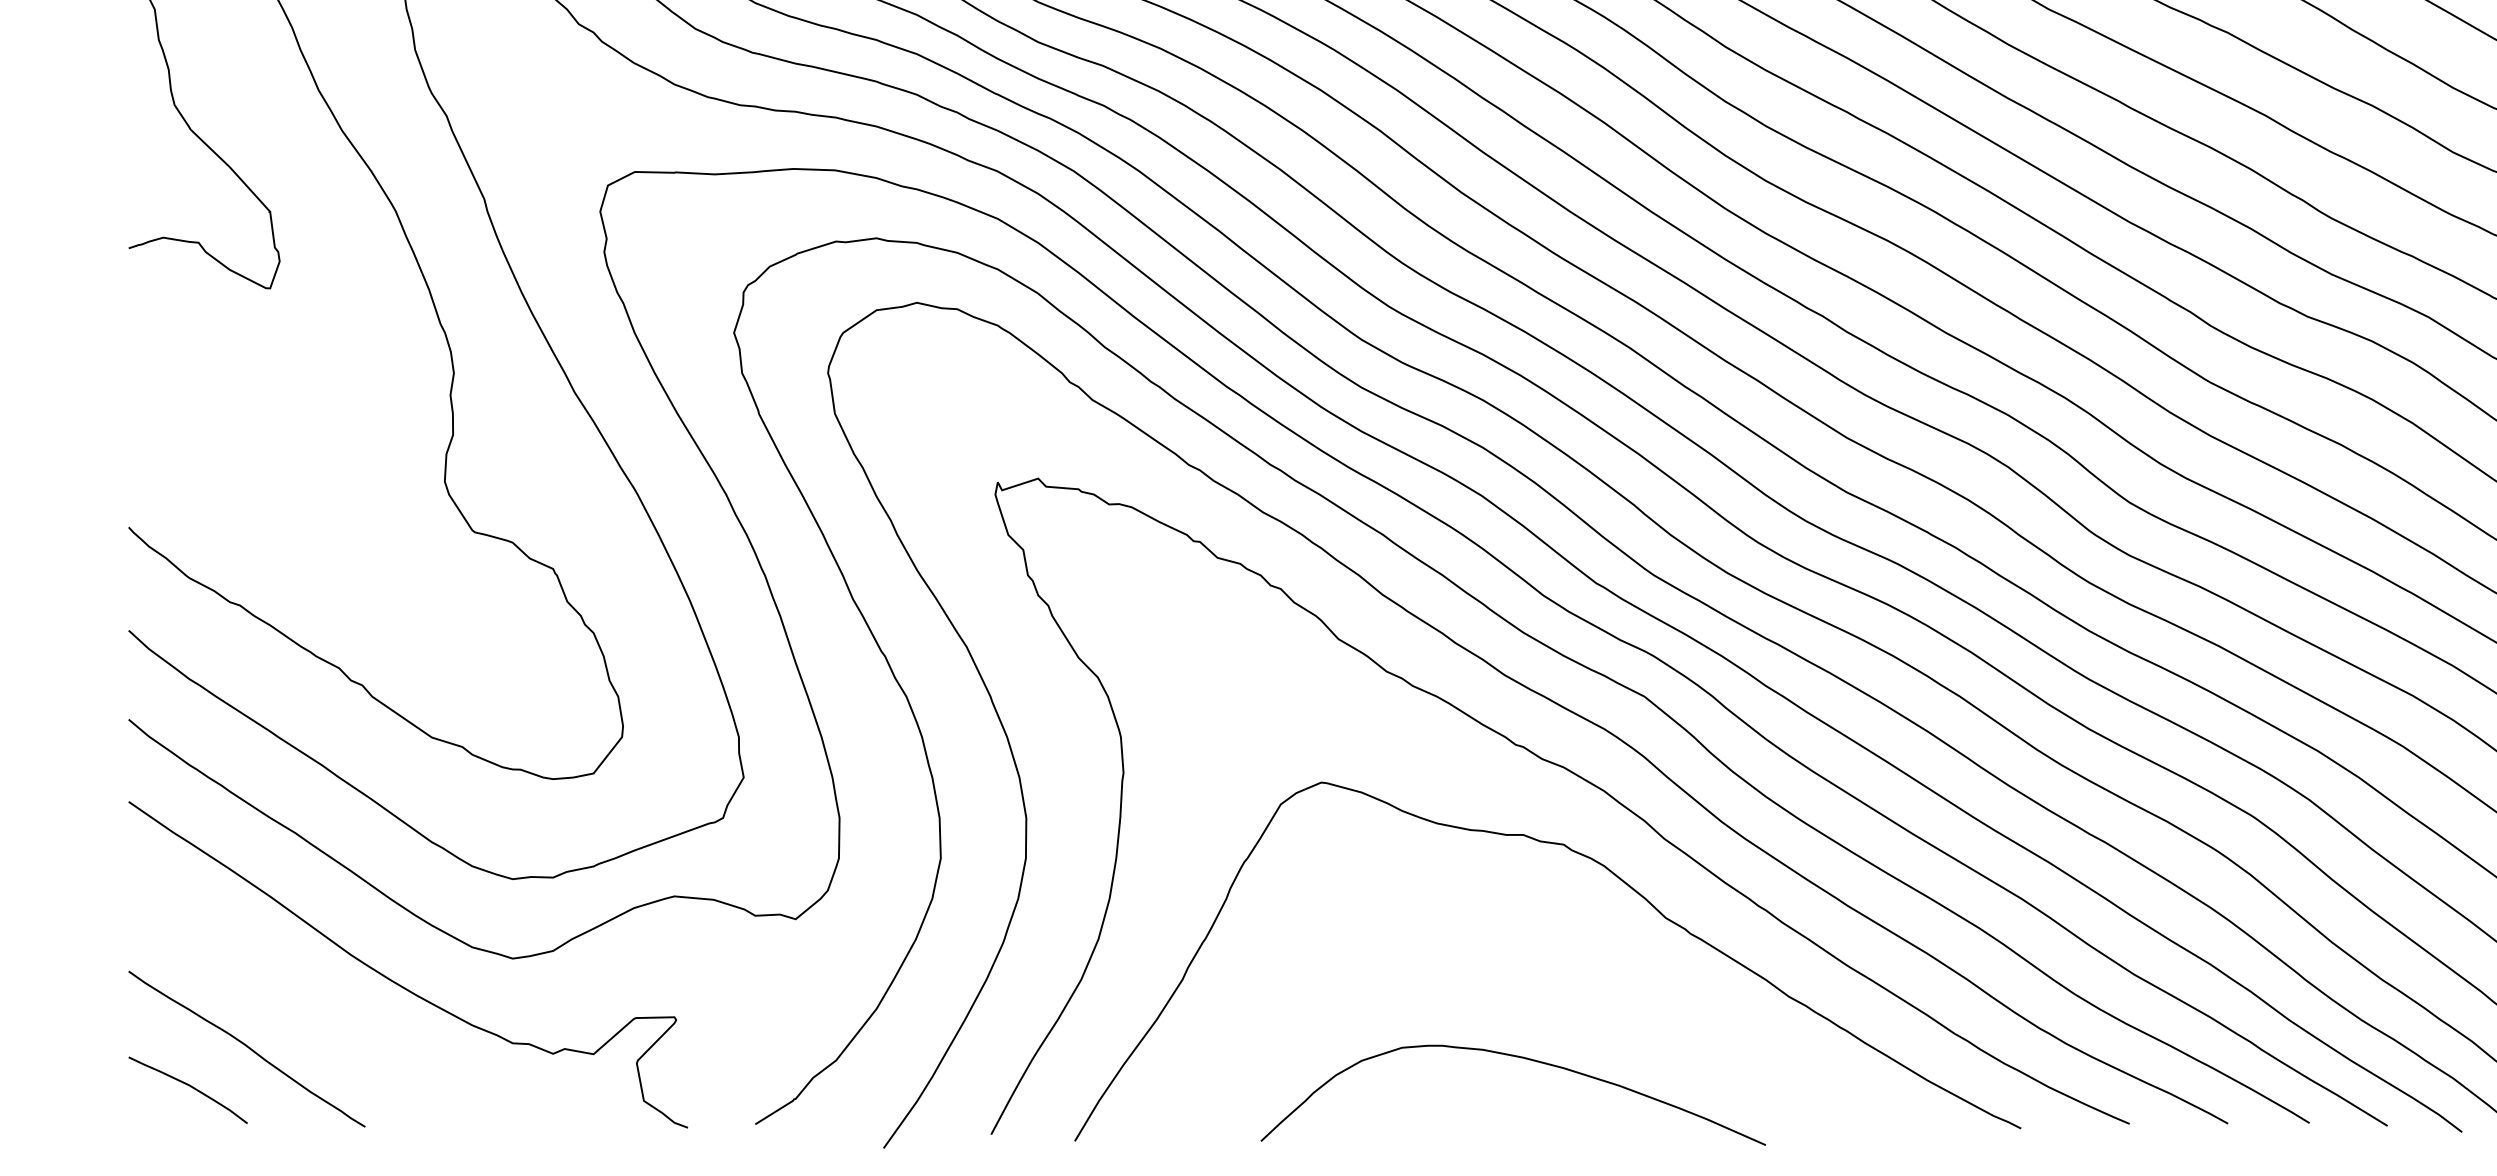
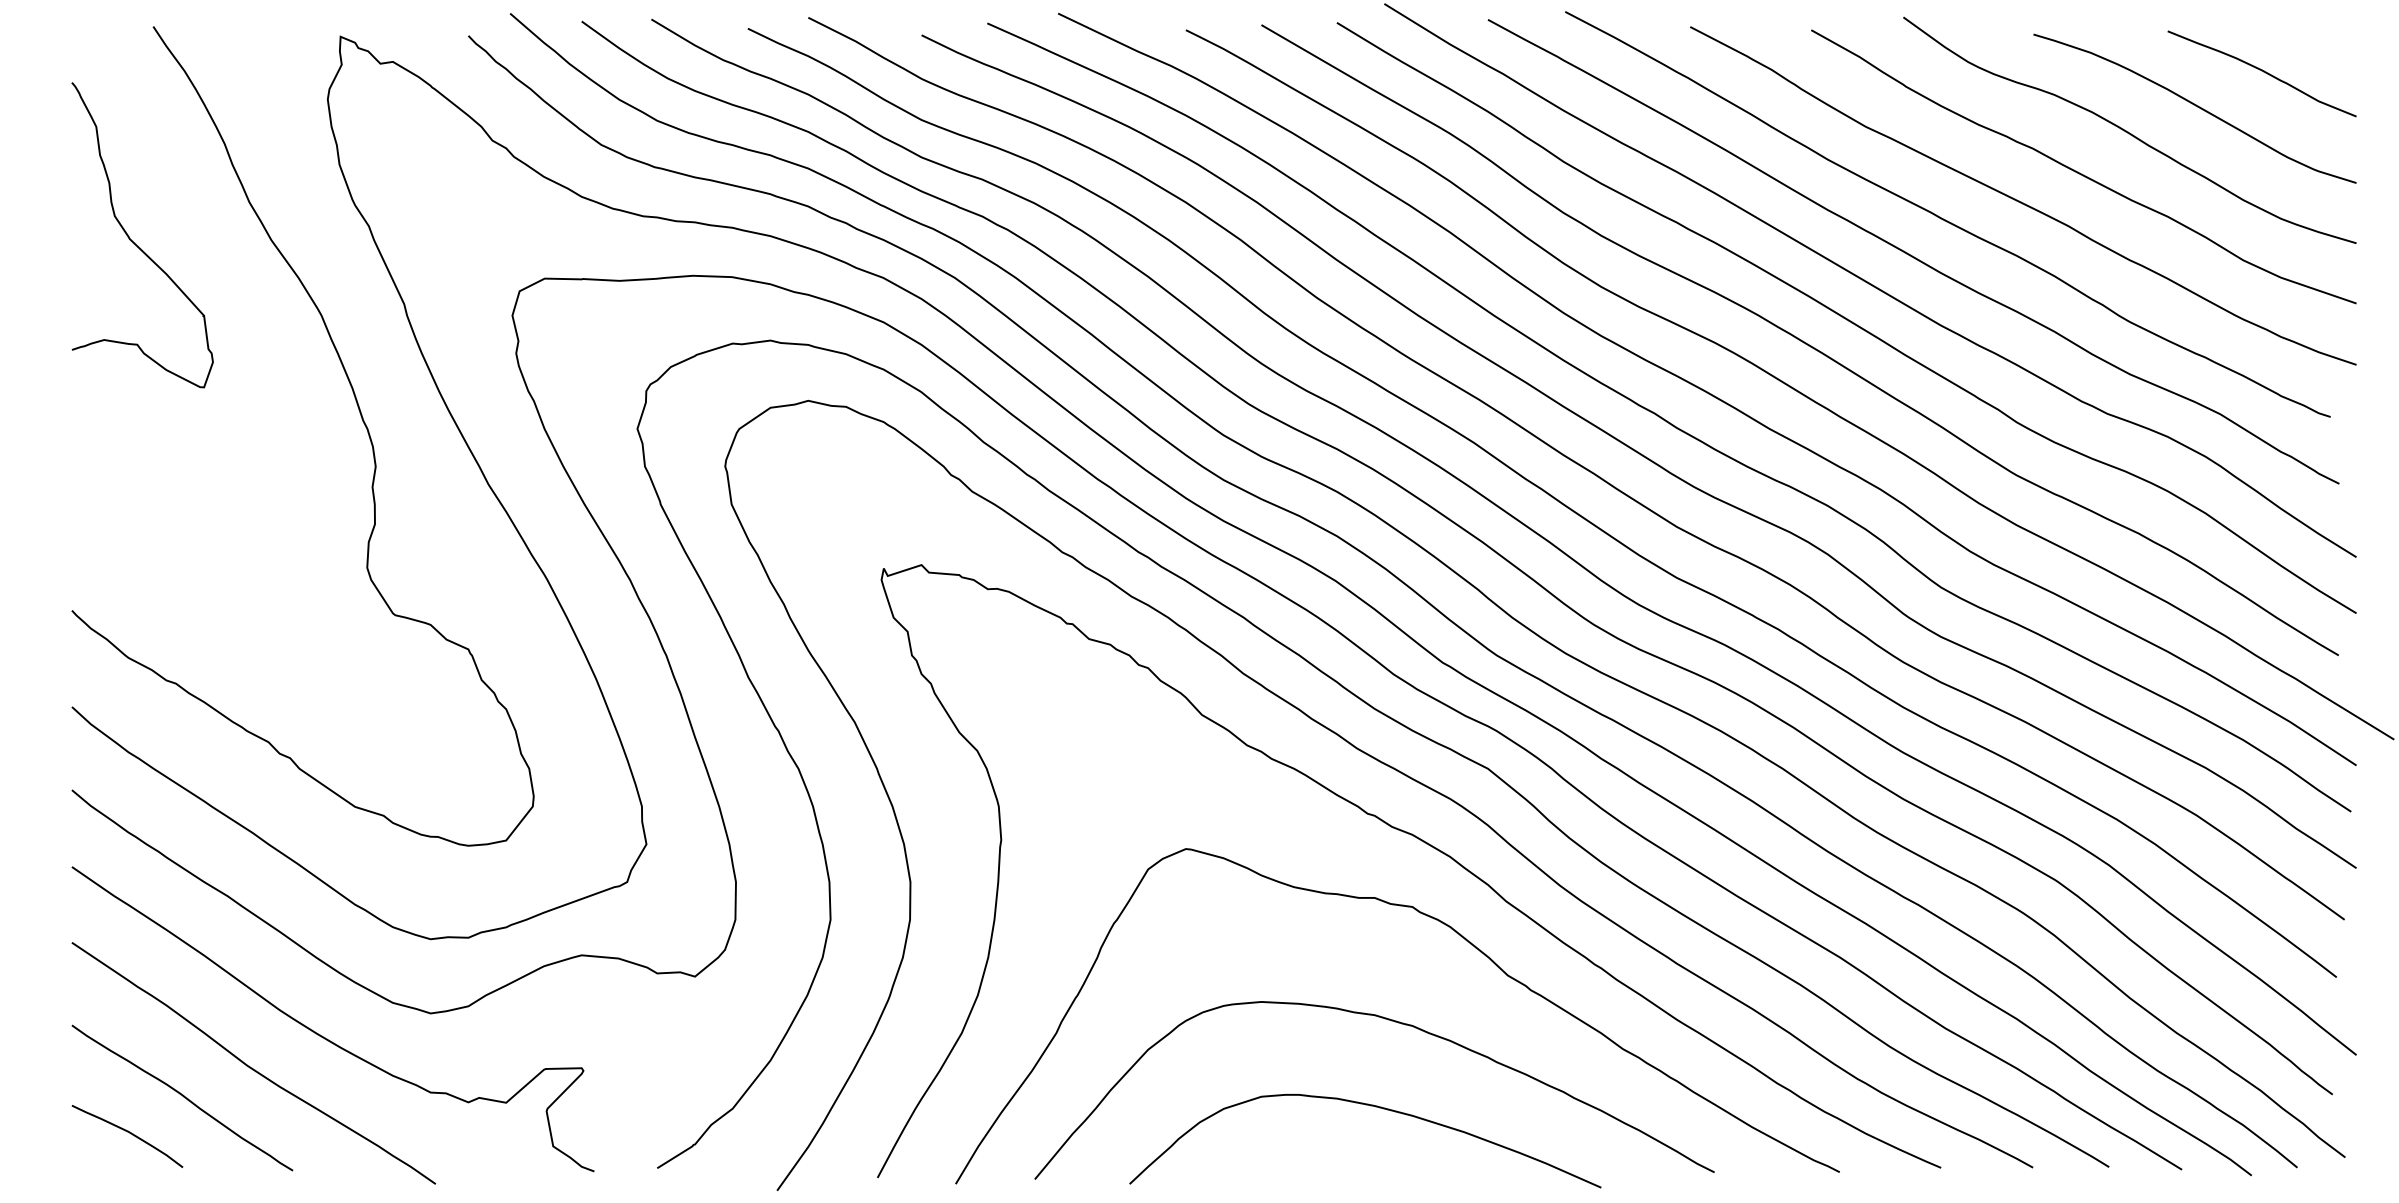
curve: (1541, 967) -> (1391, 1021), added
curve: (321, 1016) -> (252, 1067), added

